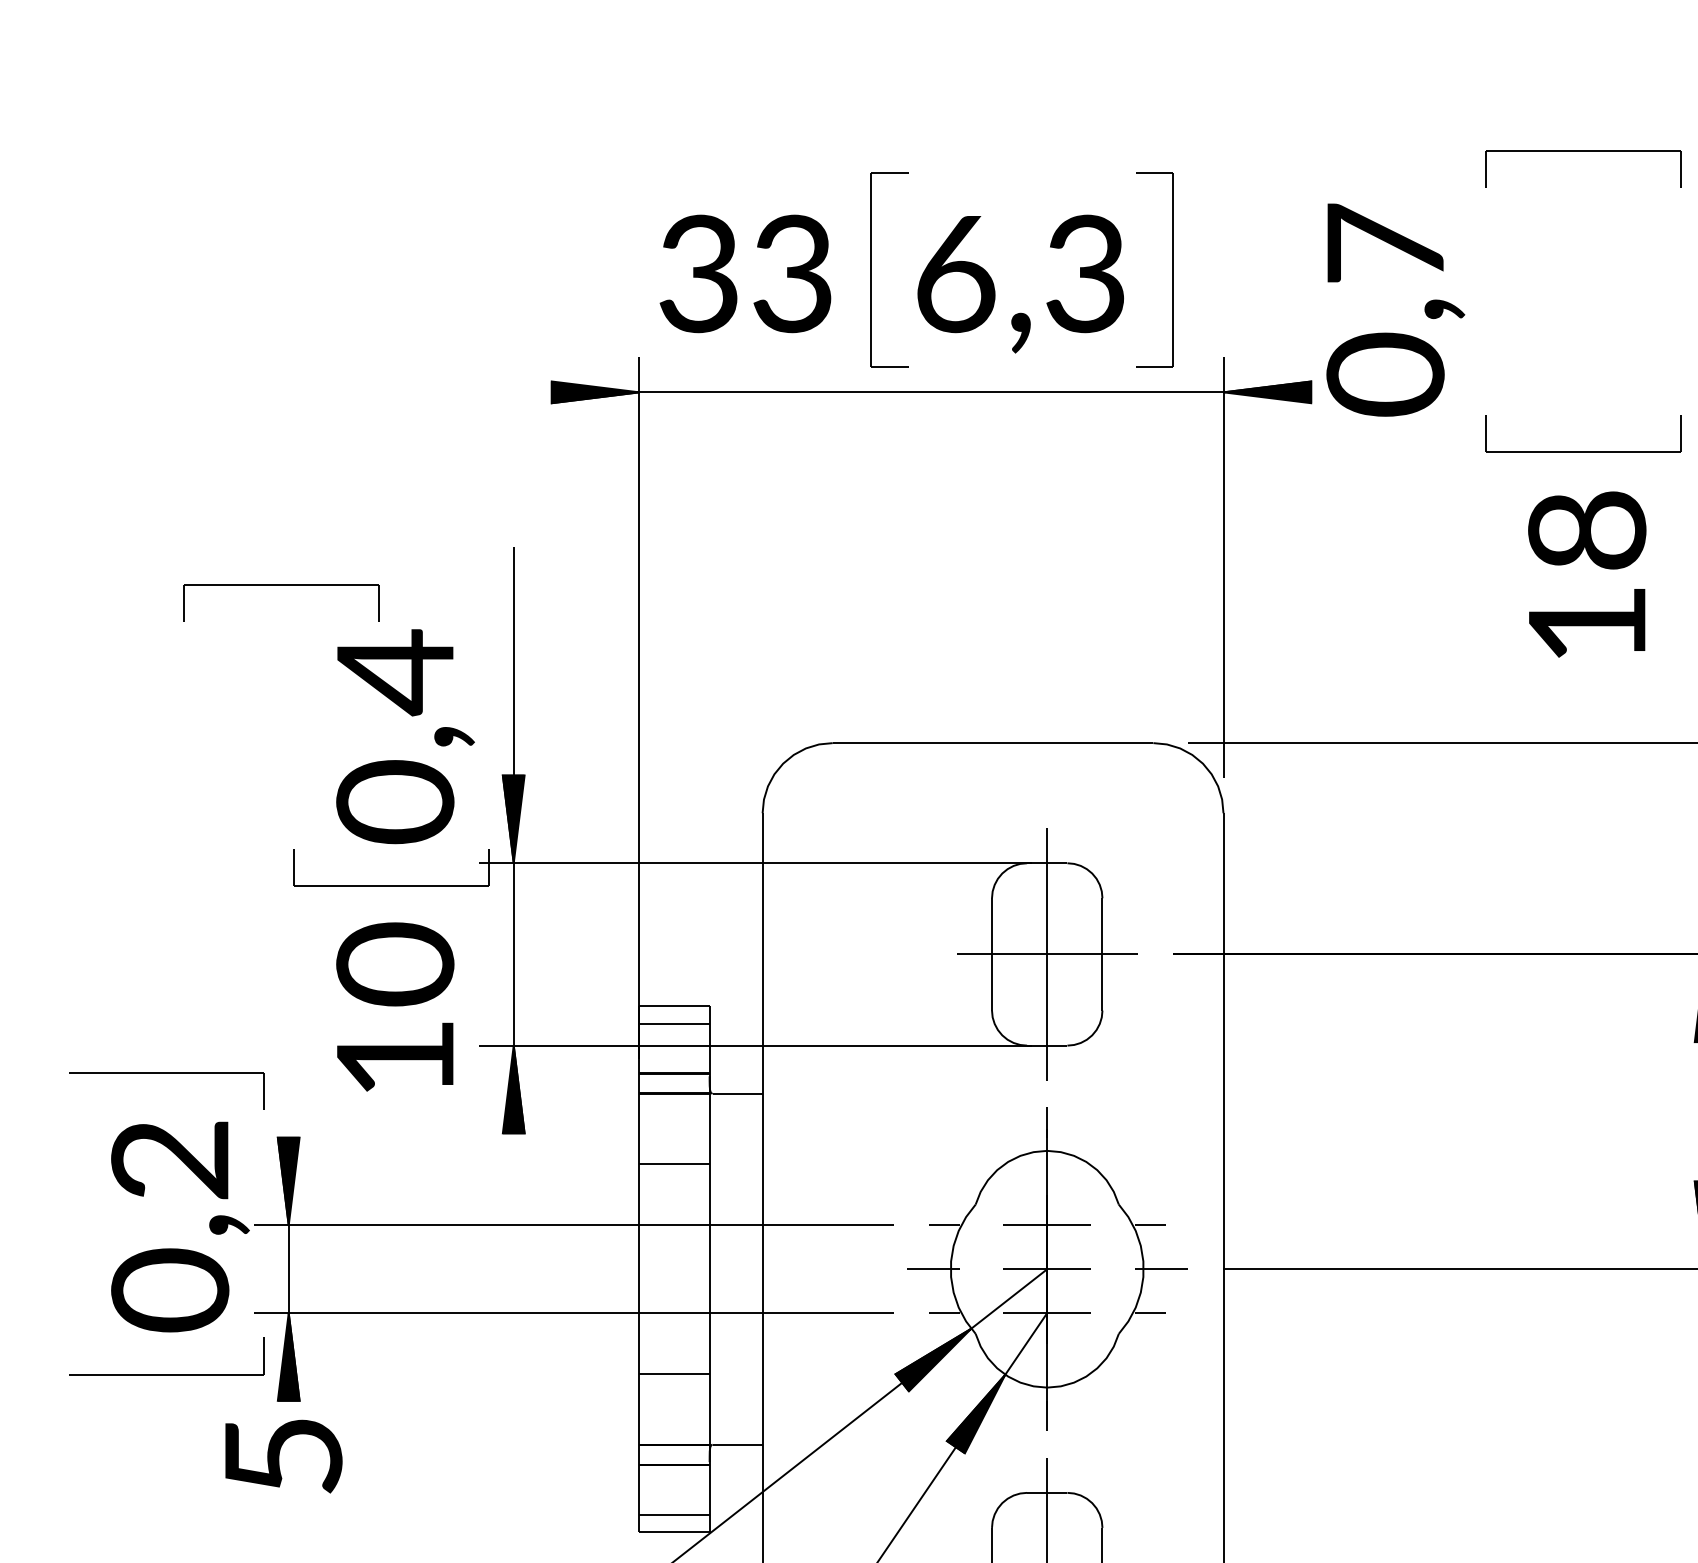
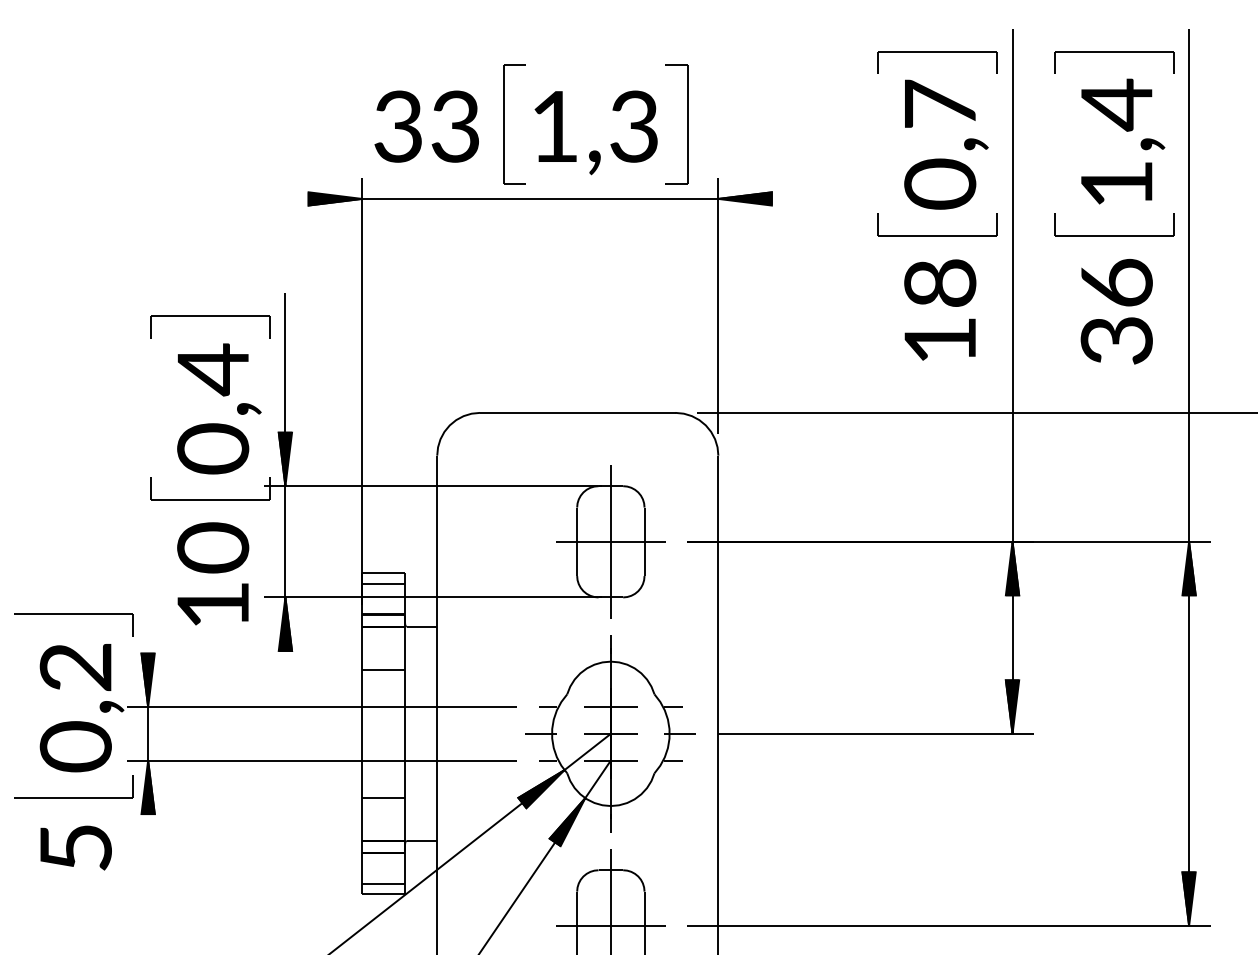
text: (956, 273) -> (555, 126), 6,3 -> 1,3
text: (1395, 309) -> (946, 144), moved
part: (281, 585) -> (210, 316), moved
text: (282, 1455) -> (75, 847), moved

